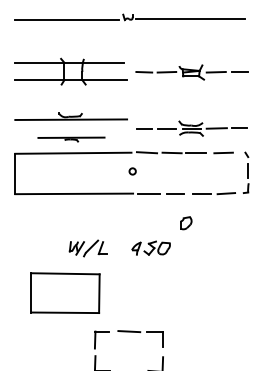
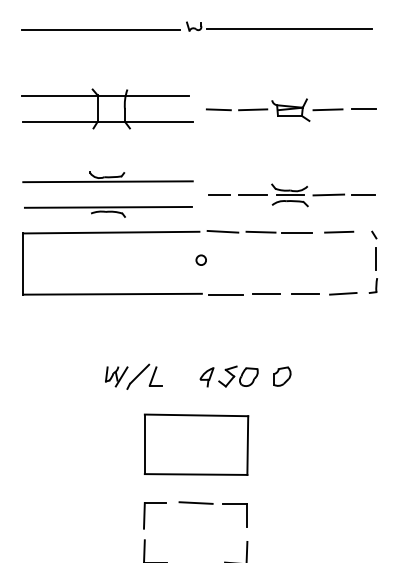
part: (71, 139) -> (108, 211), size x1.67
part: (186, 223) -> (282, 377), moved
part: (65, 292) -> (196, 443), moved

